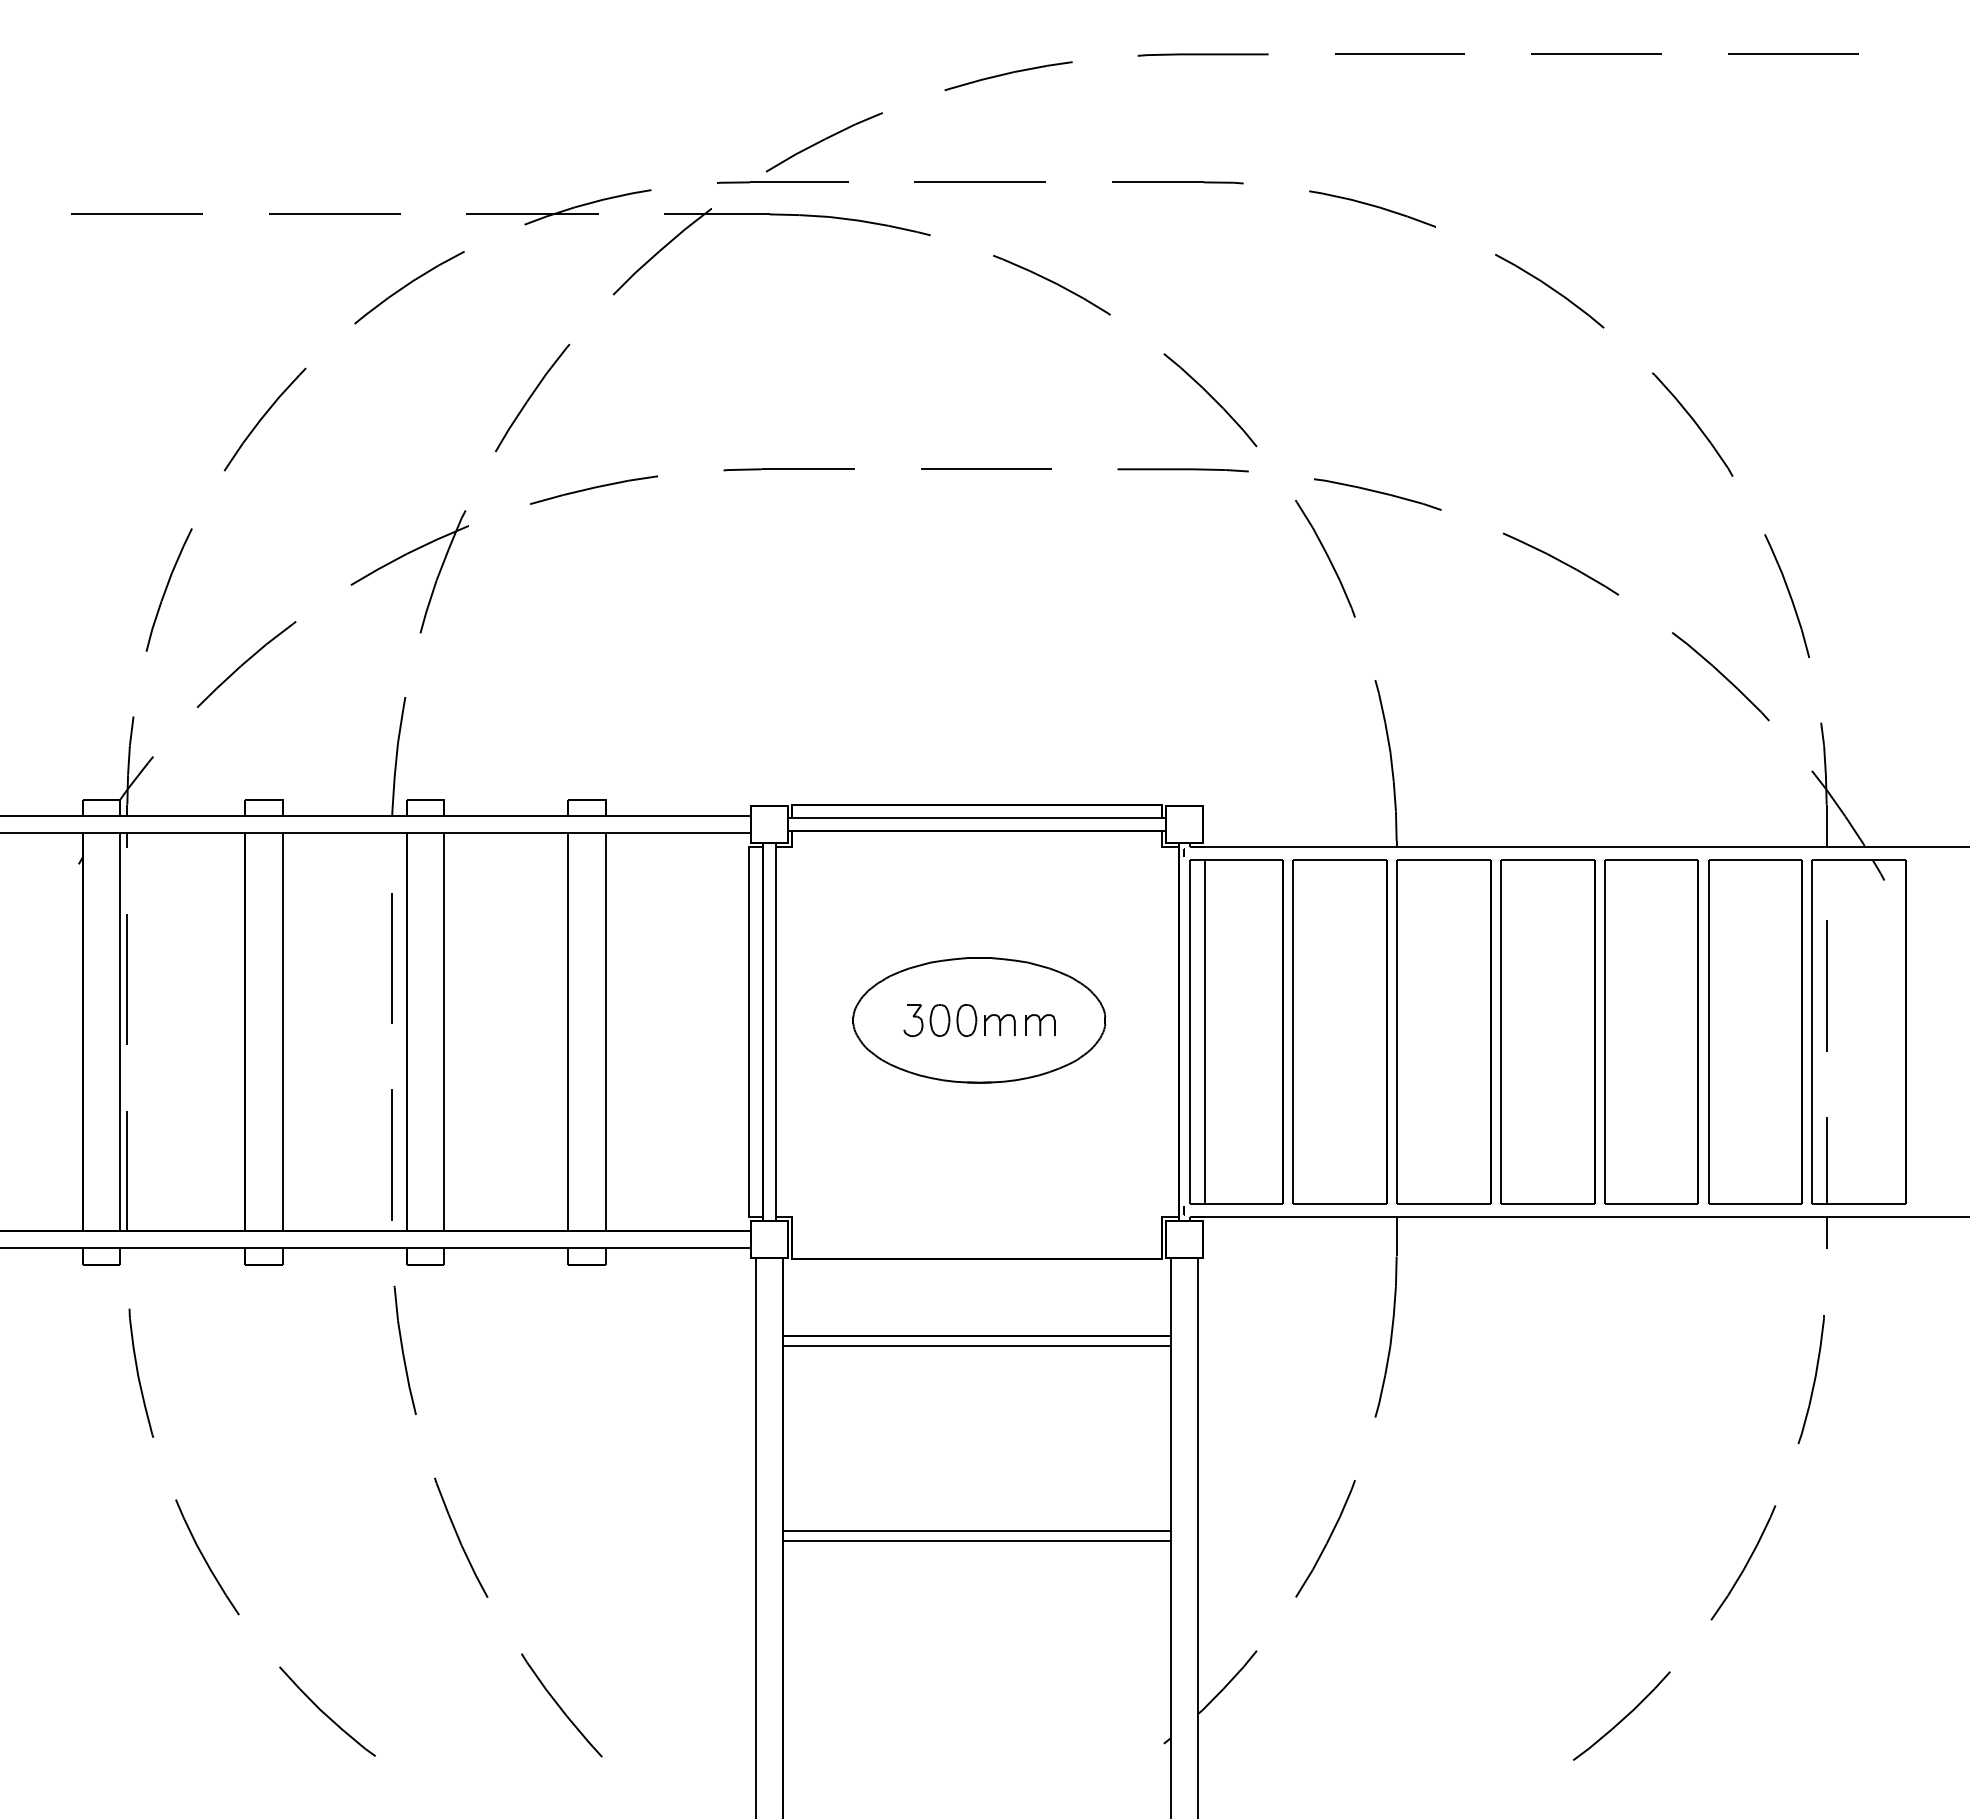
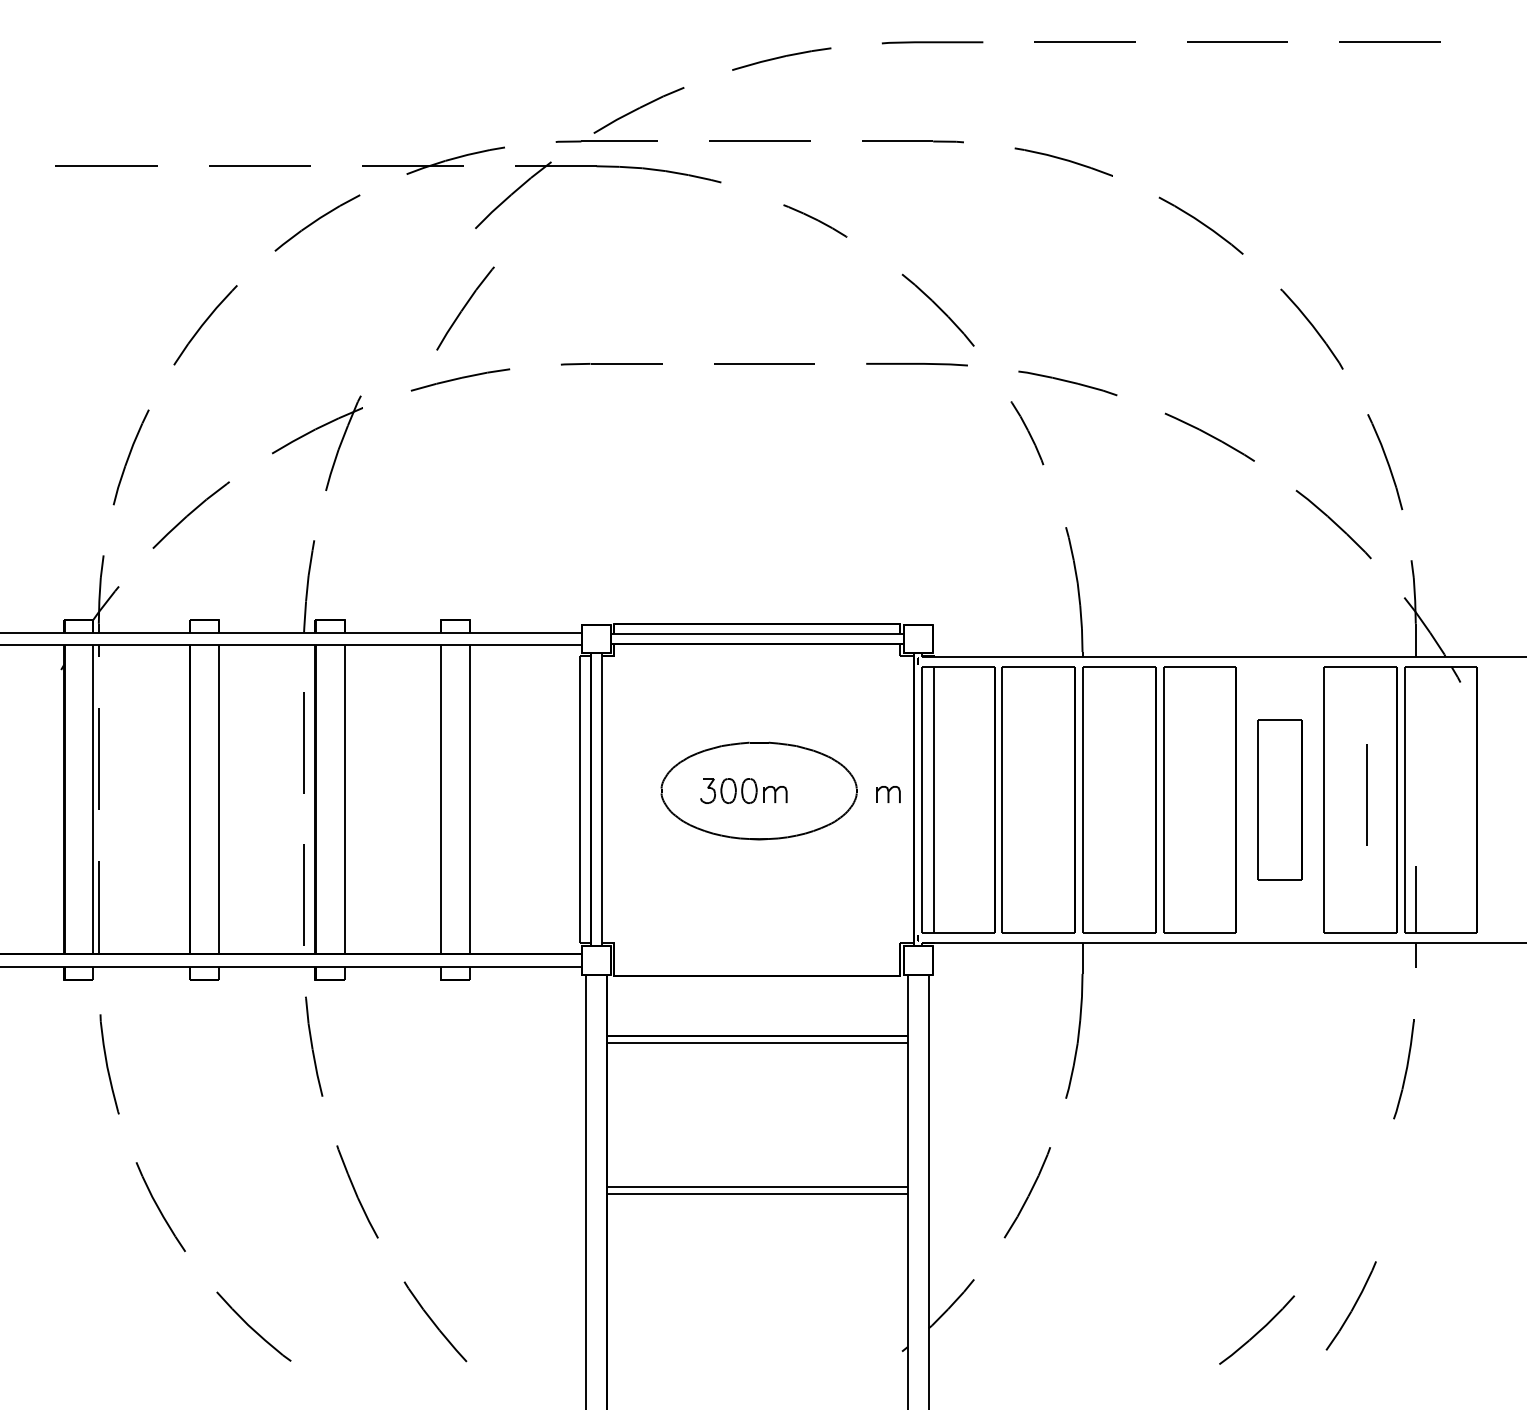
part: (1051, 284) -> (815, 220), size x0.7
part: (532, 398) -> (465, 308), moved
part: (1325, 558) -> (1027, 432), size x0.7
line: (1826, 985) -> (1366, 794), moved
part: (1040, 1024) -> (888, 794), moved
part: (1651, 1031) -> (1280, 799), size x0.6
part: (1743, 1562) -> (1351, 1305), moved

